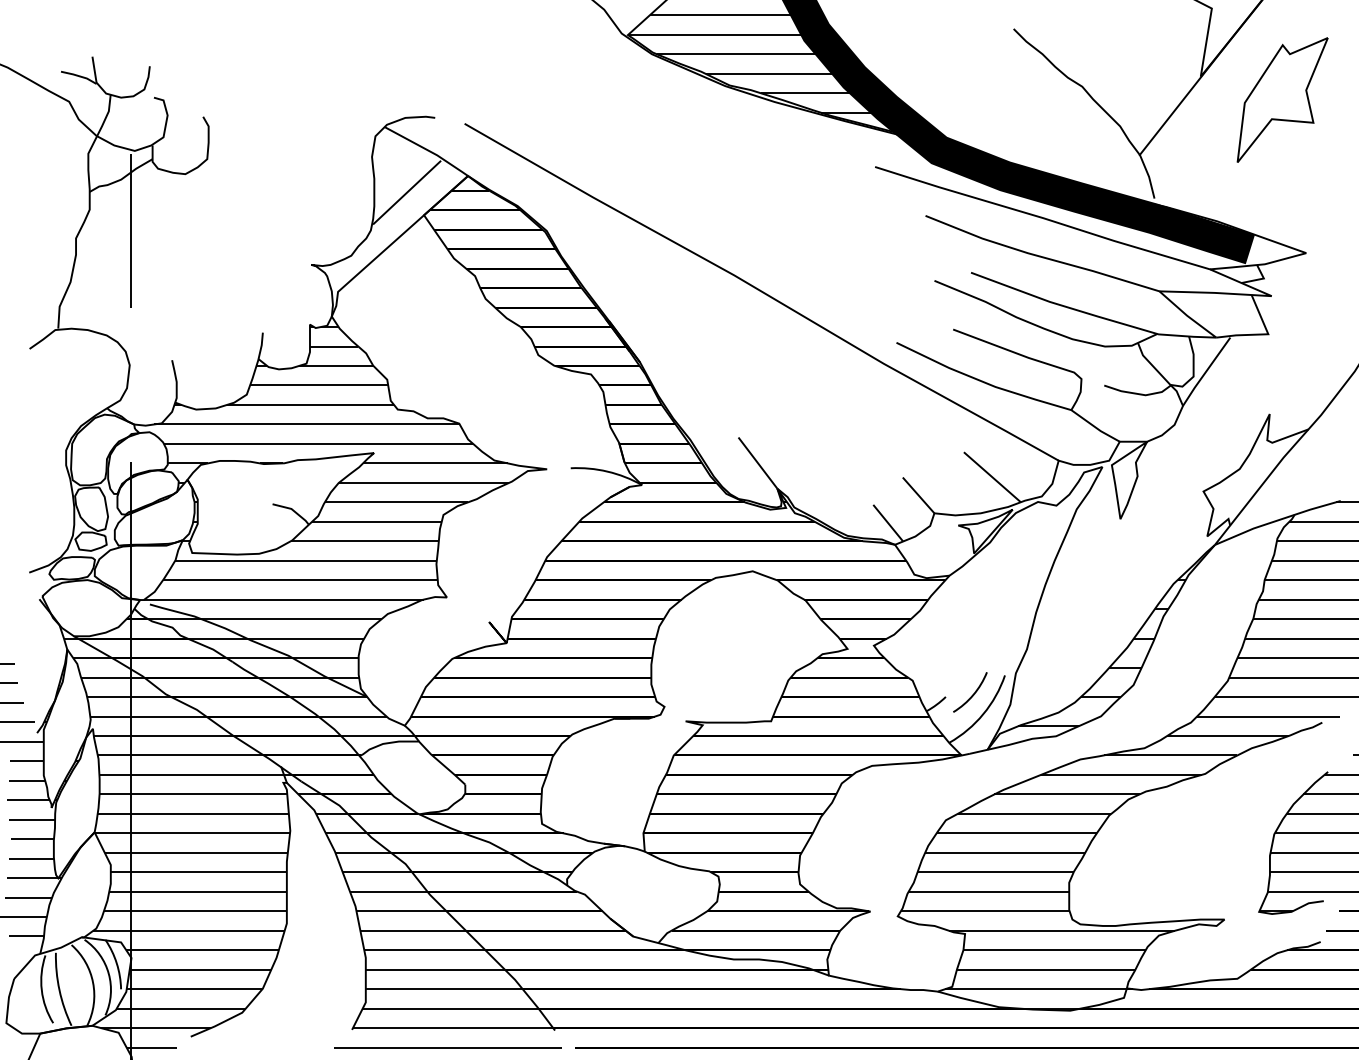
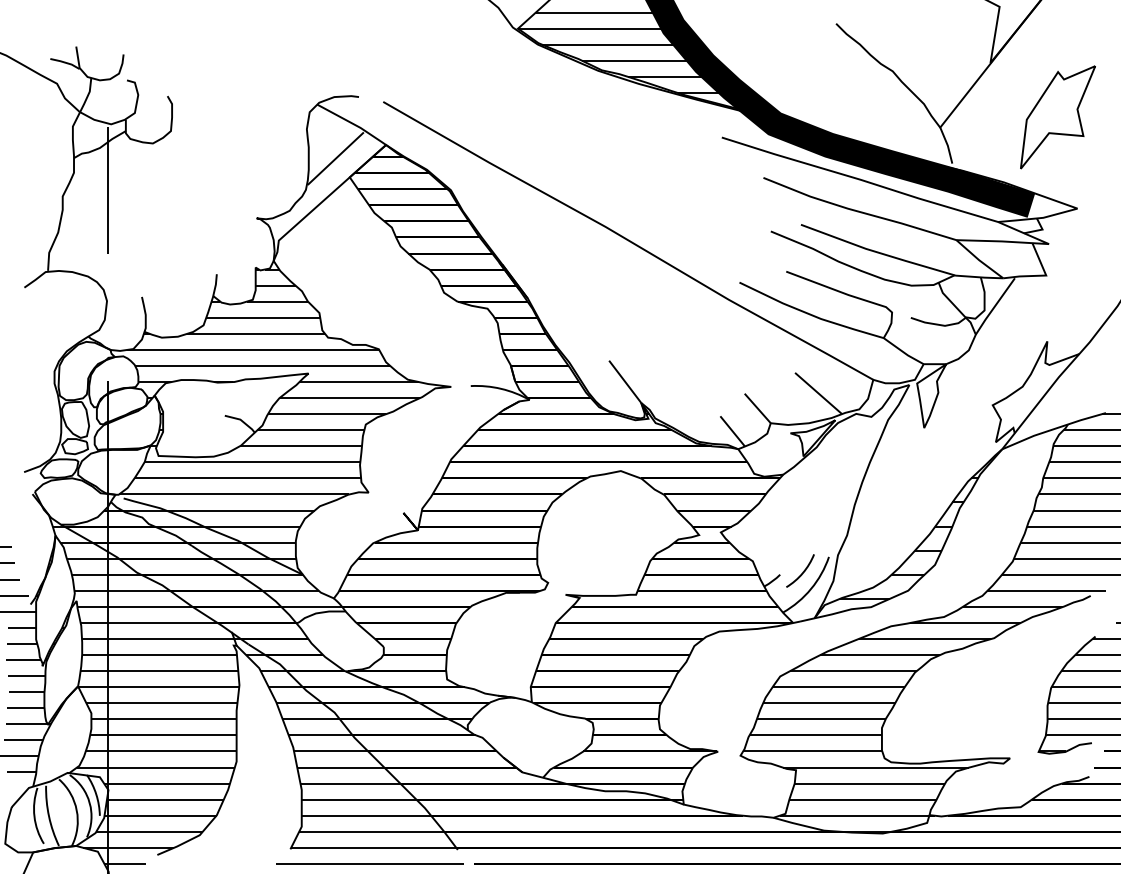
part: (1282, 100) -> (1057, 117), moved

